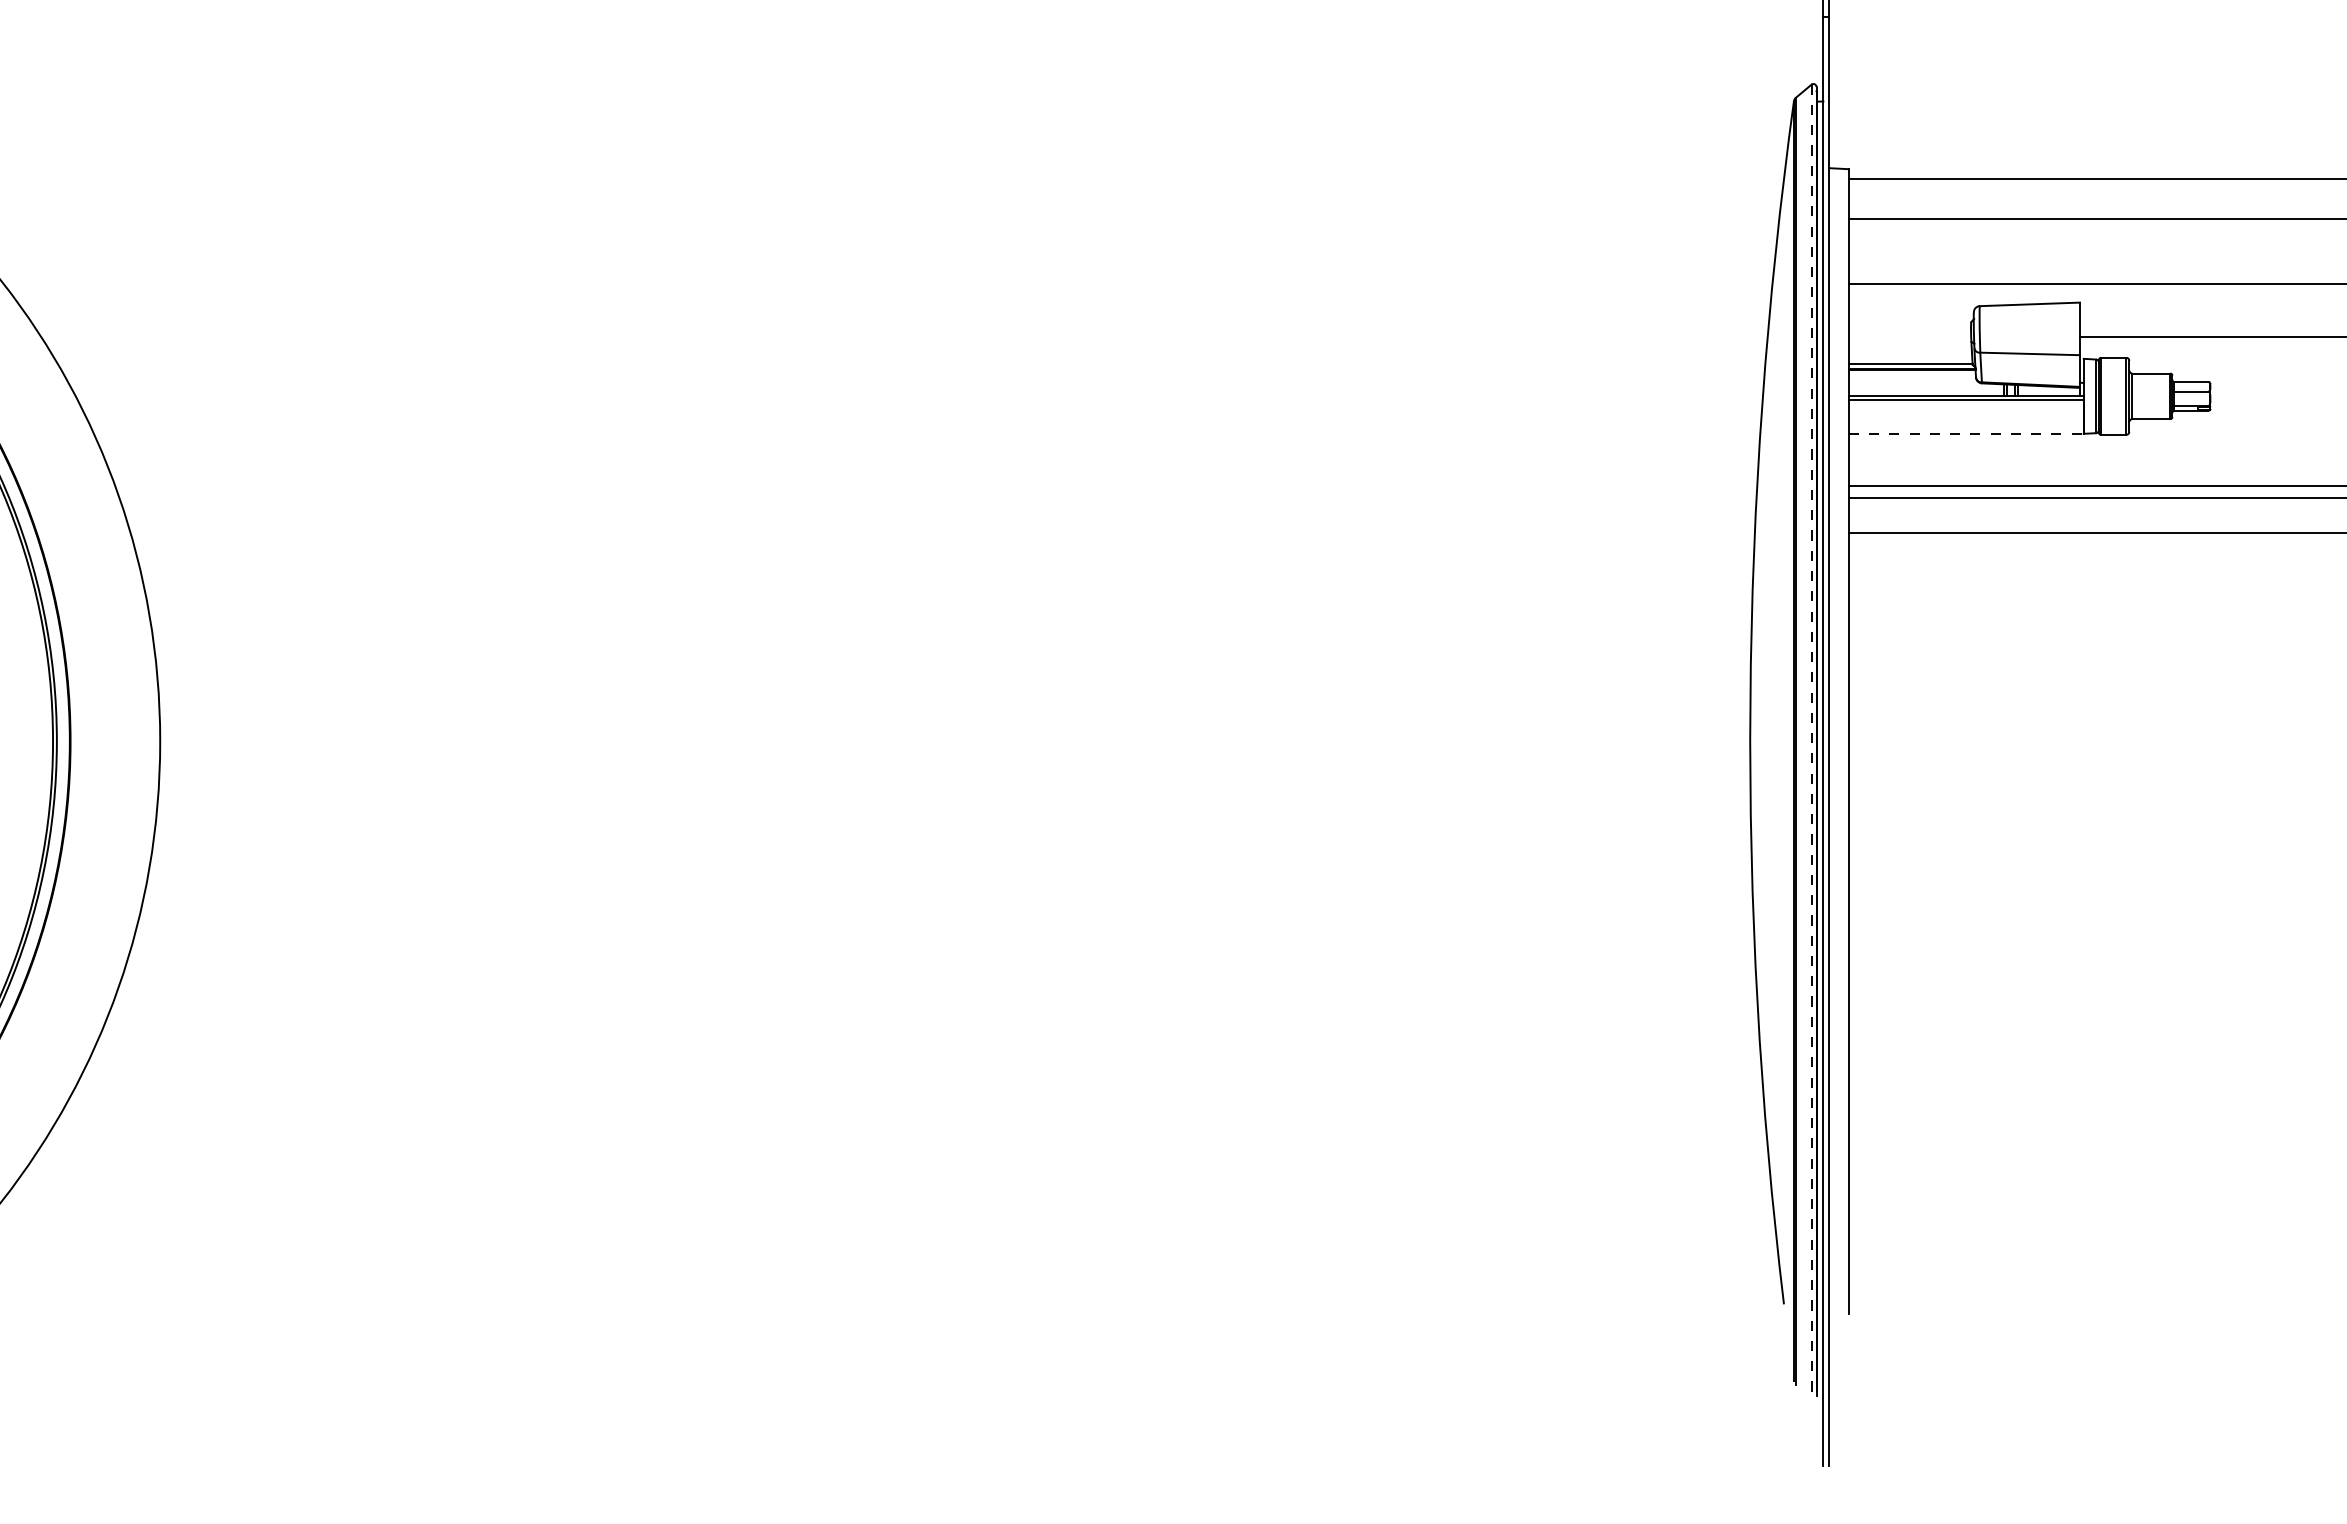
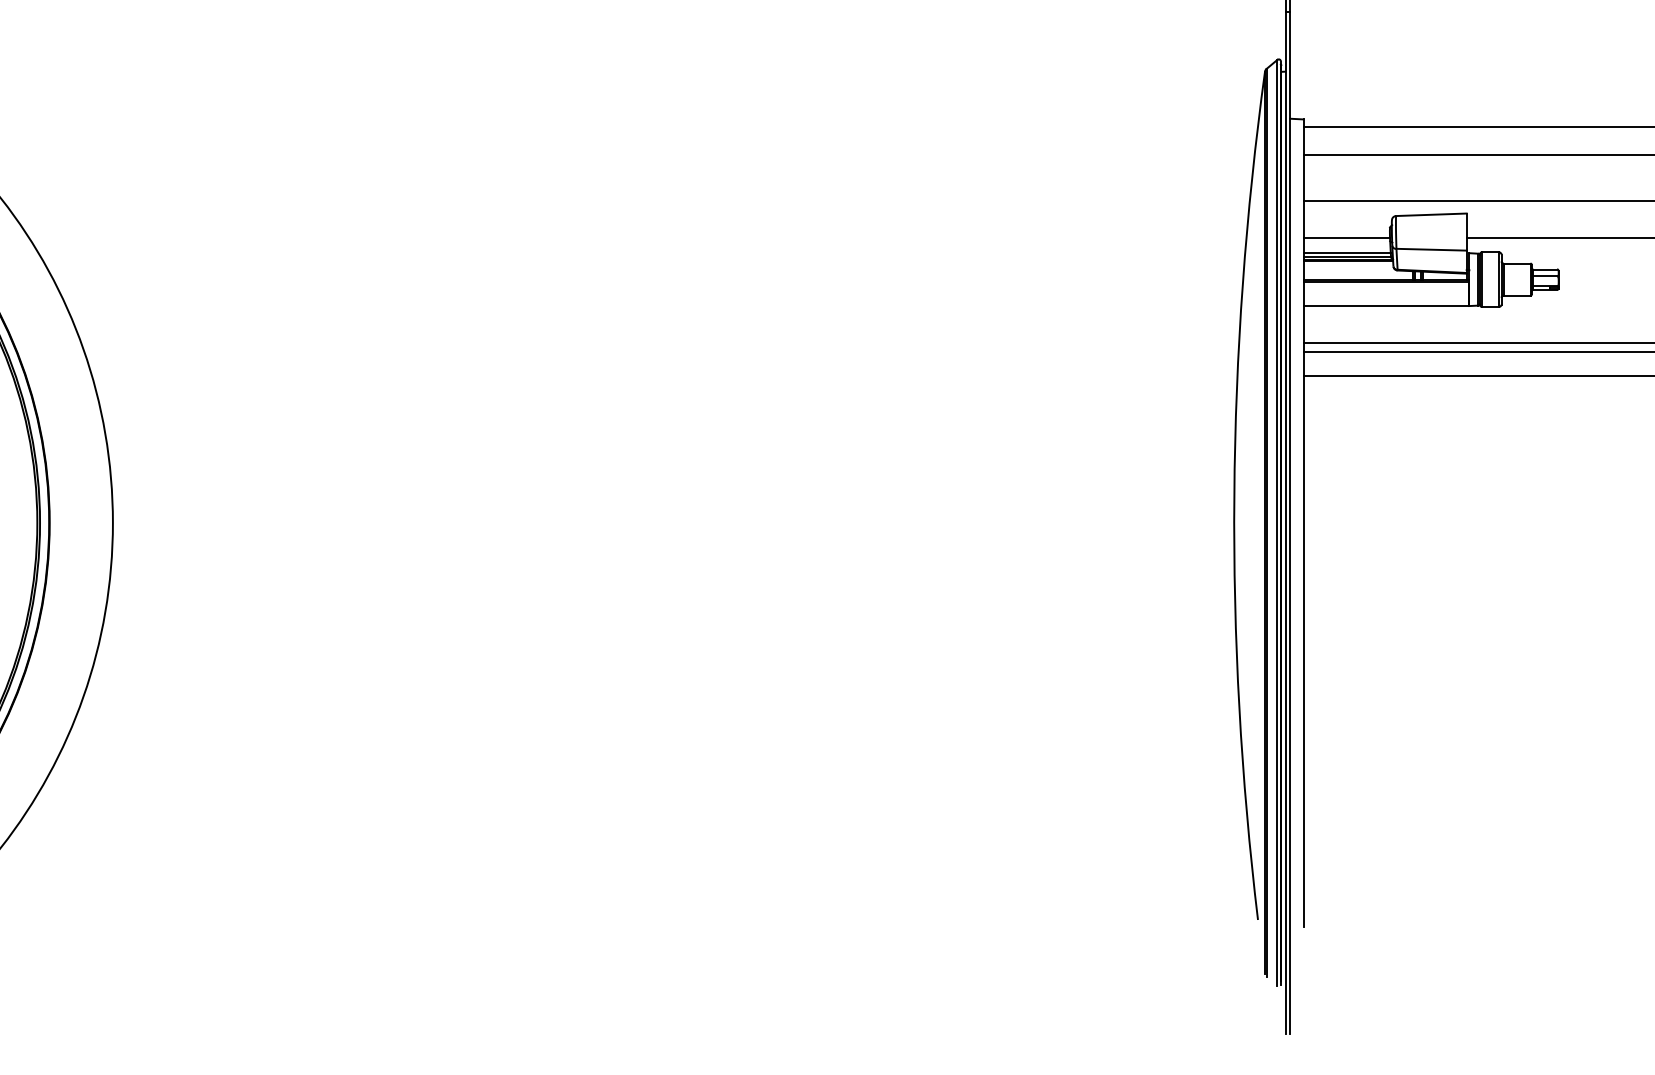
line: (1909, 337) -> (1346, 238), added
line: (1910, 359) -> (1347, 253), added
line: (1966, 433) -> (1386, 305), dashed -> solid
line: (1811, 741) -> (1277, 523), dashed -> solid

